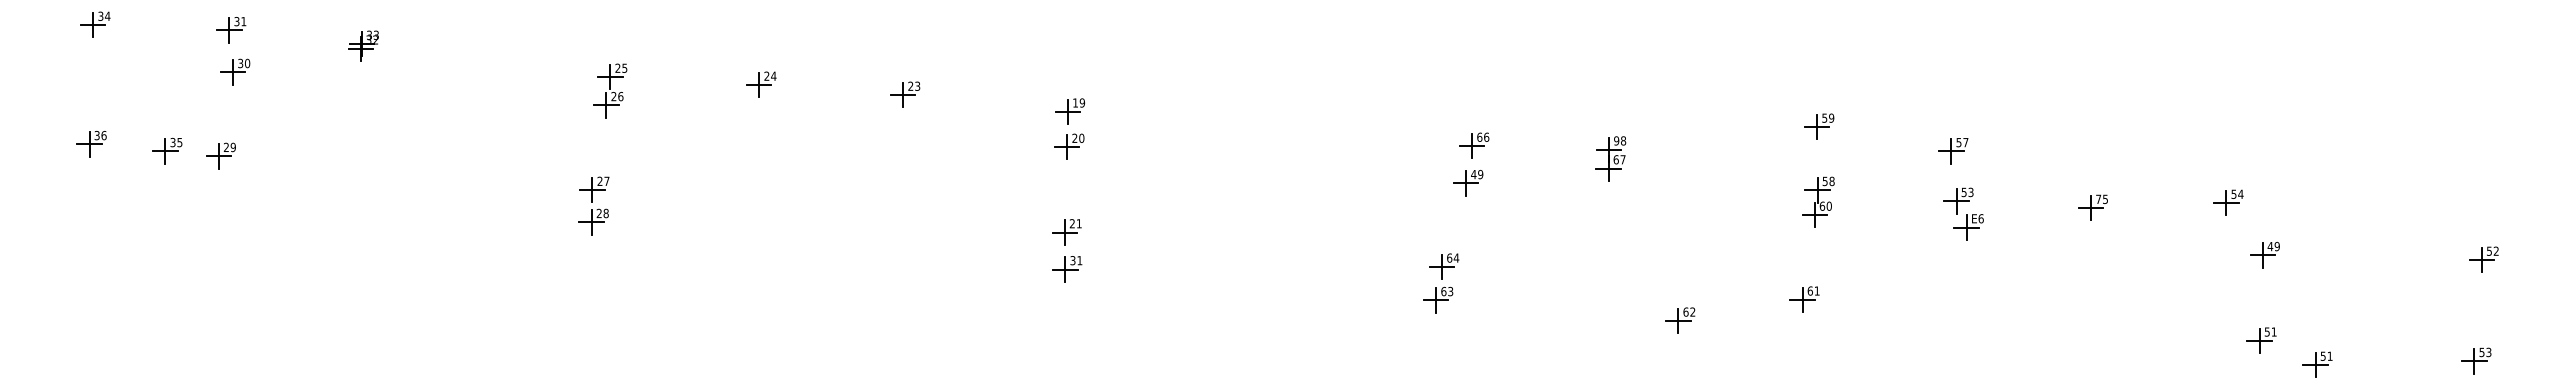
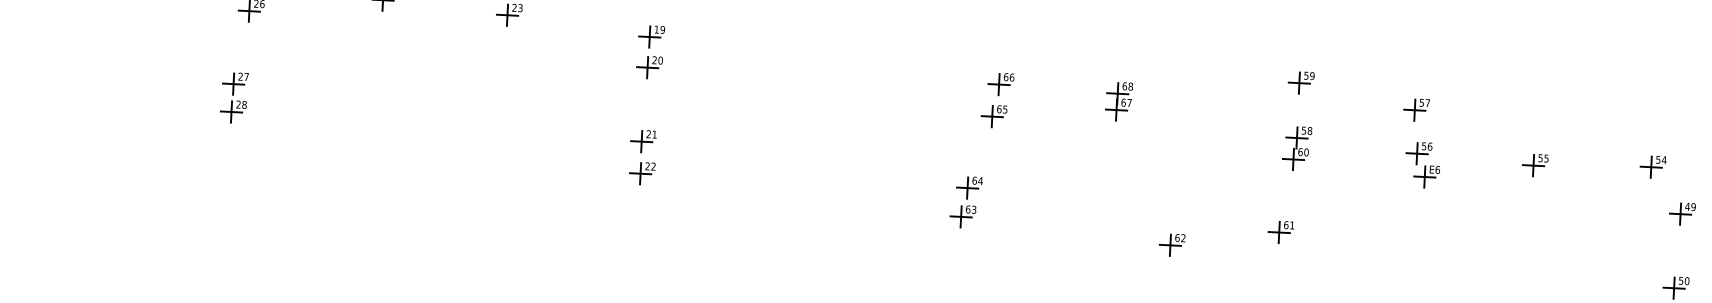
text: (1616, 140) -> (1124, 85), 98 -> 68
text: (1477, 174) -> (1002, 109), 49 -> 65
text: (1970, 192) -> (1429, 146), 53 -> 56
text: (2098, 199) -> (1540, 158), 75 -> 55
text: (1076, 260) -> (650, 166), 31 -> 22
text: (2273, 331) -> (1686, 280), 51 -> 50

